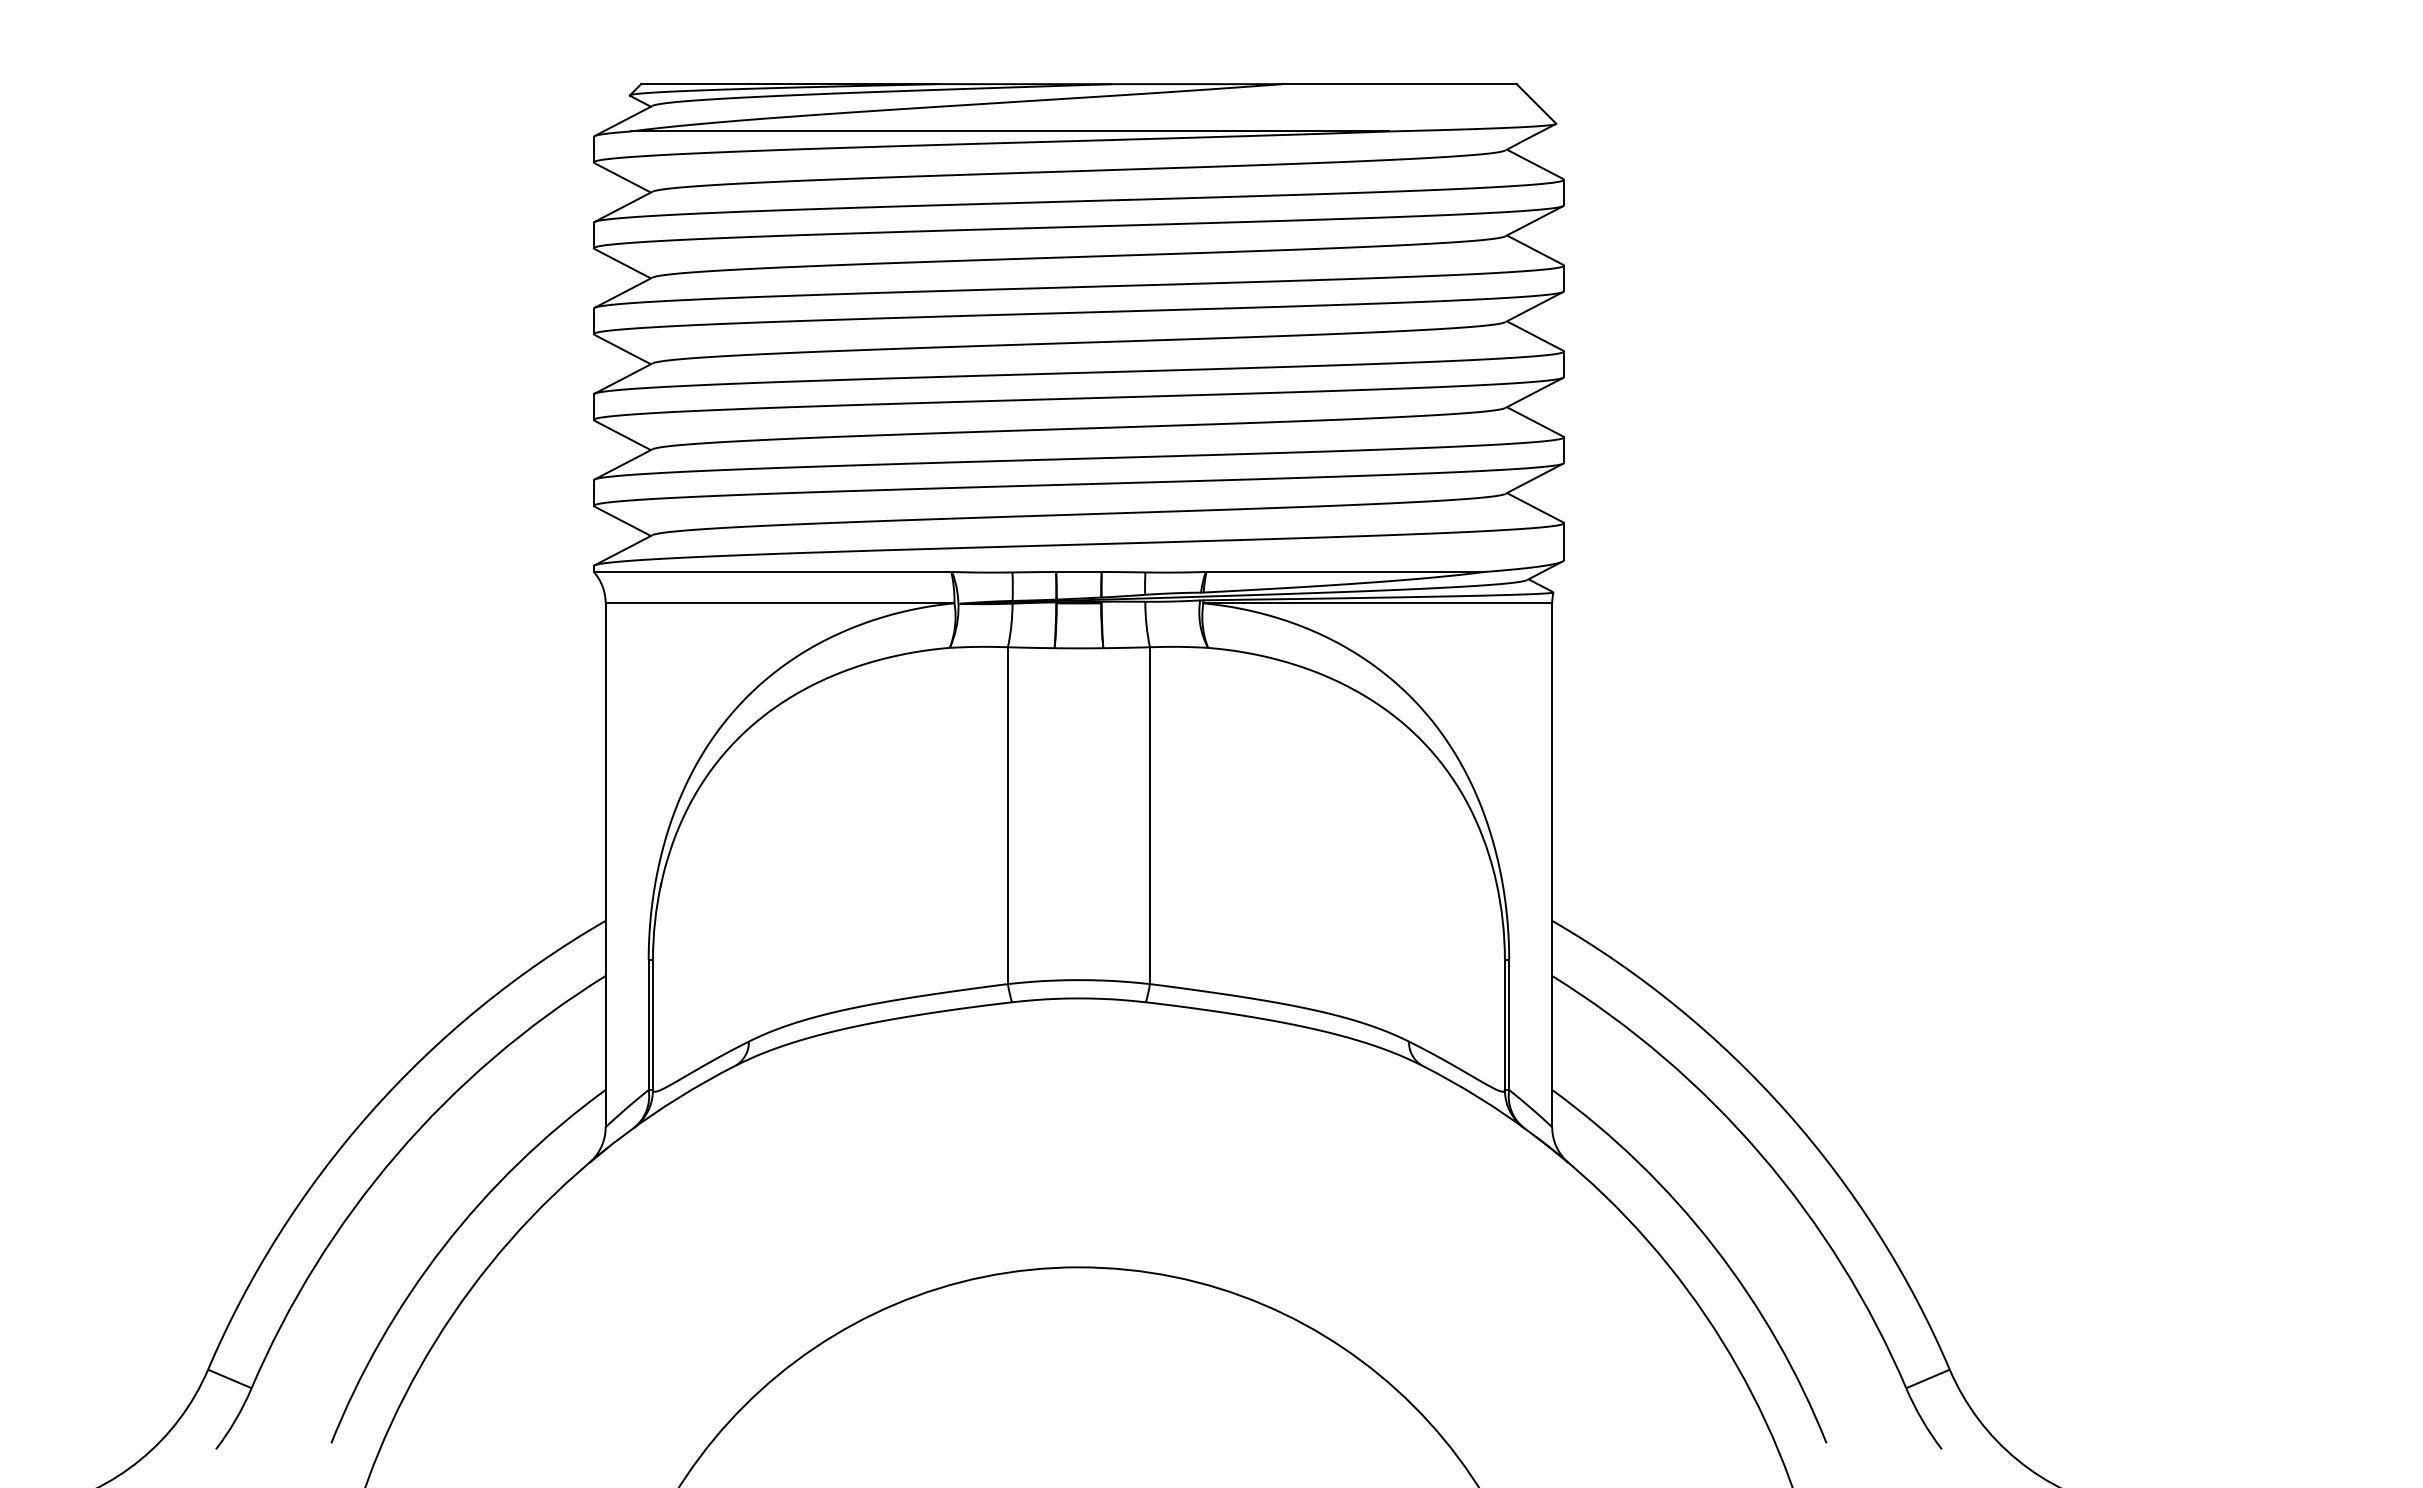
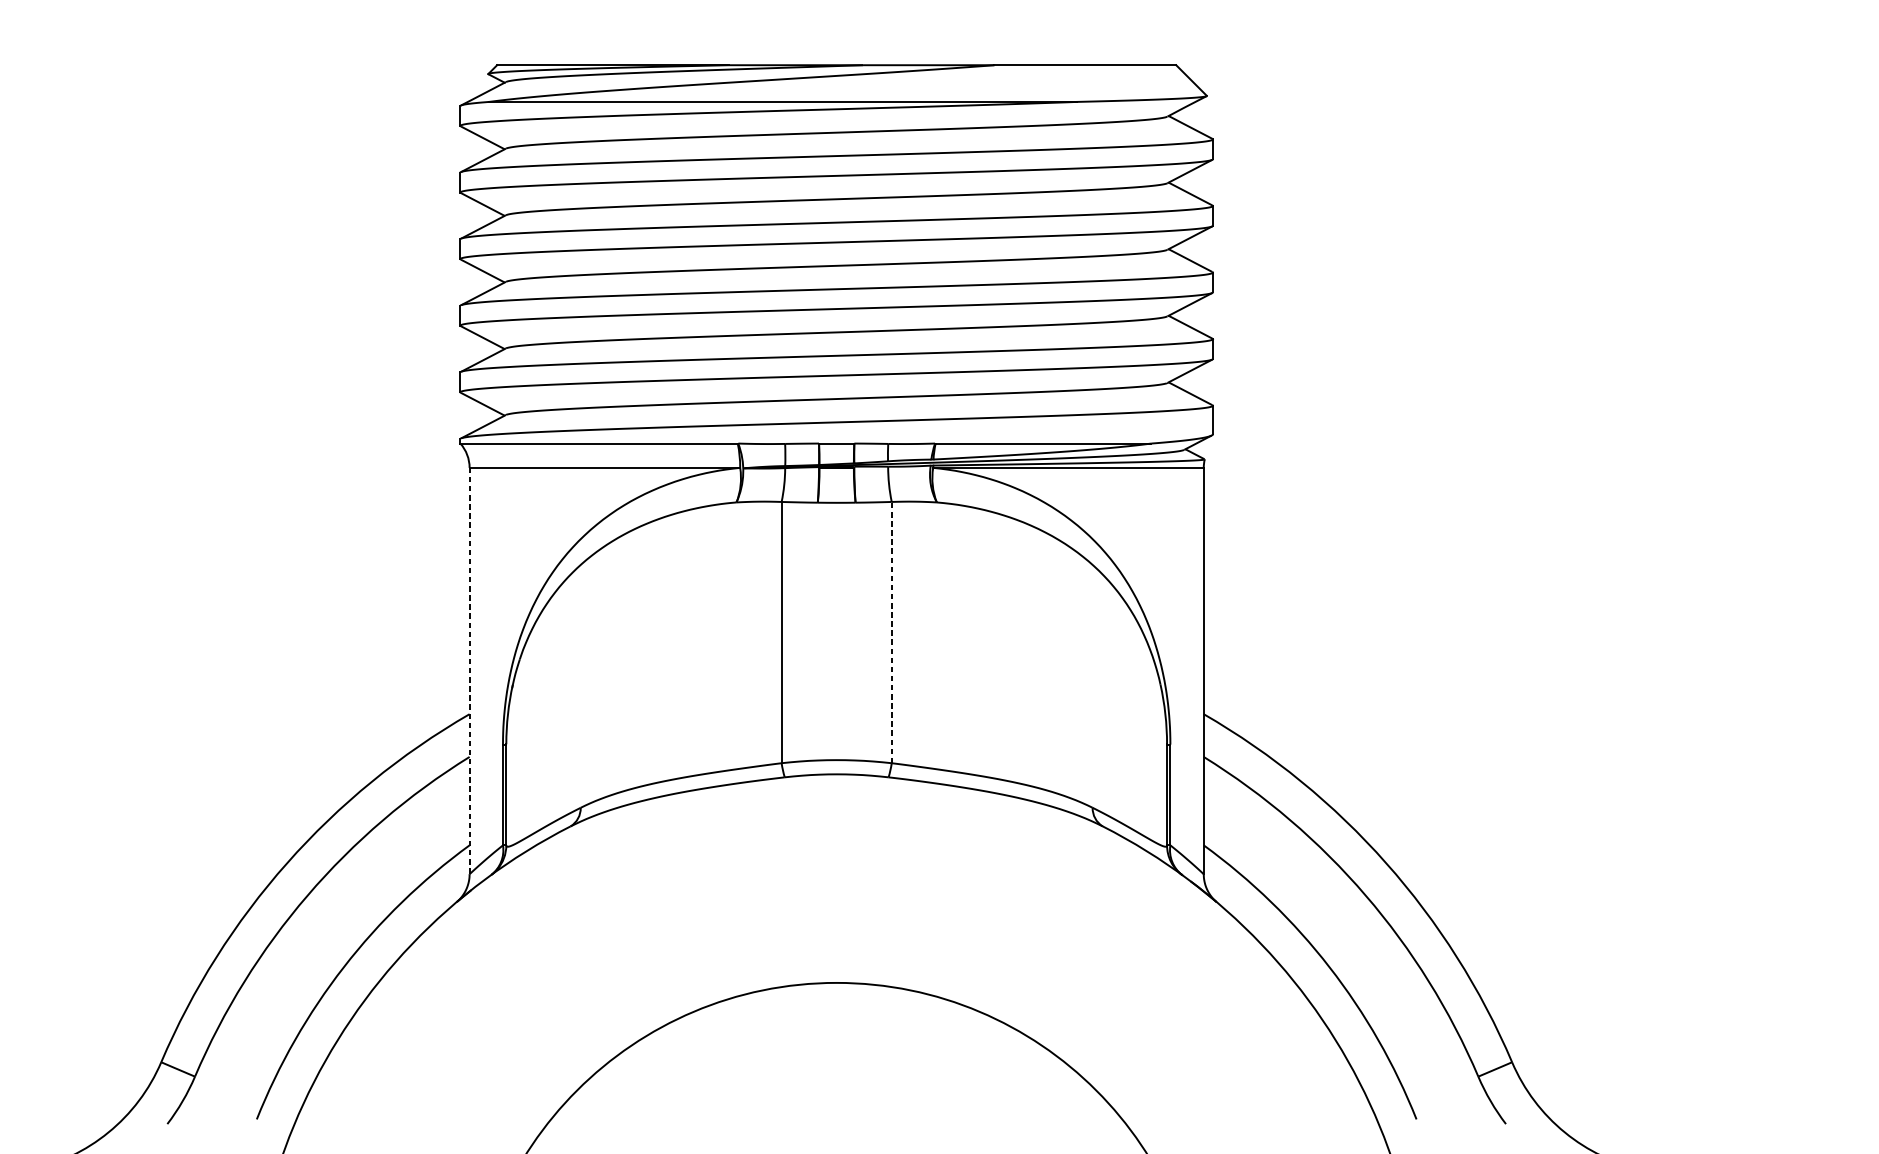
line: (1149, 815) -> (891, 632), solid -> dashed
line: (605, 865) -> (469, 671), solid -> dashed

